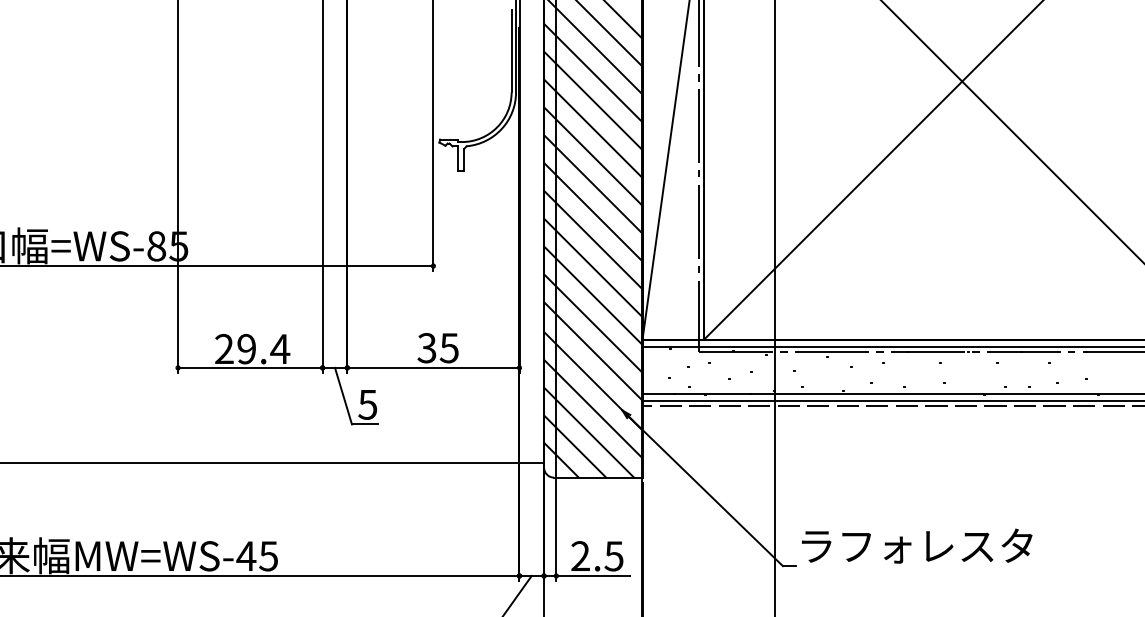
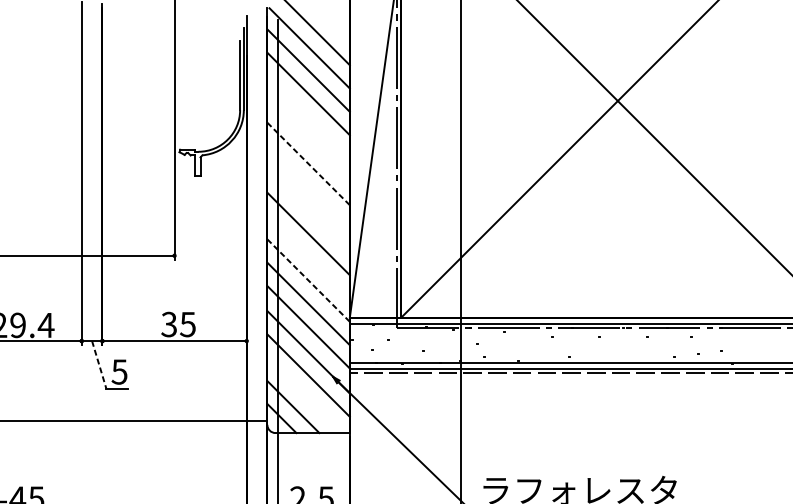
line: (593, 100) -> (308, 116), removed
line: (593, 128) -> (308, 140), removed
line: (593, 156) -> (308, 163), solid -> dashed
line: (593, 184) -> (308, 187), removed
line: (593, 212) -> (308, 210), removed
line: (593, 267) -> (308, 256), removed
line: (593, 295) -> (308, 280), solid -> dashed
line: (343, 396) -> (99, 365), solid -> dashed
line: (589, 432) -> (305, 395), removed

